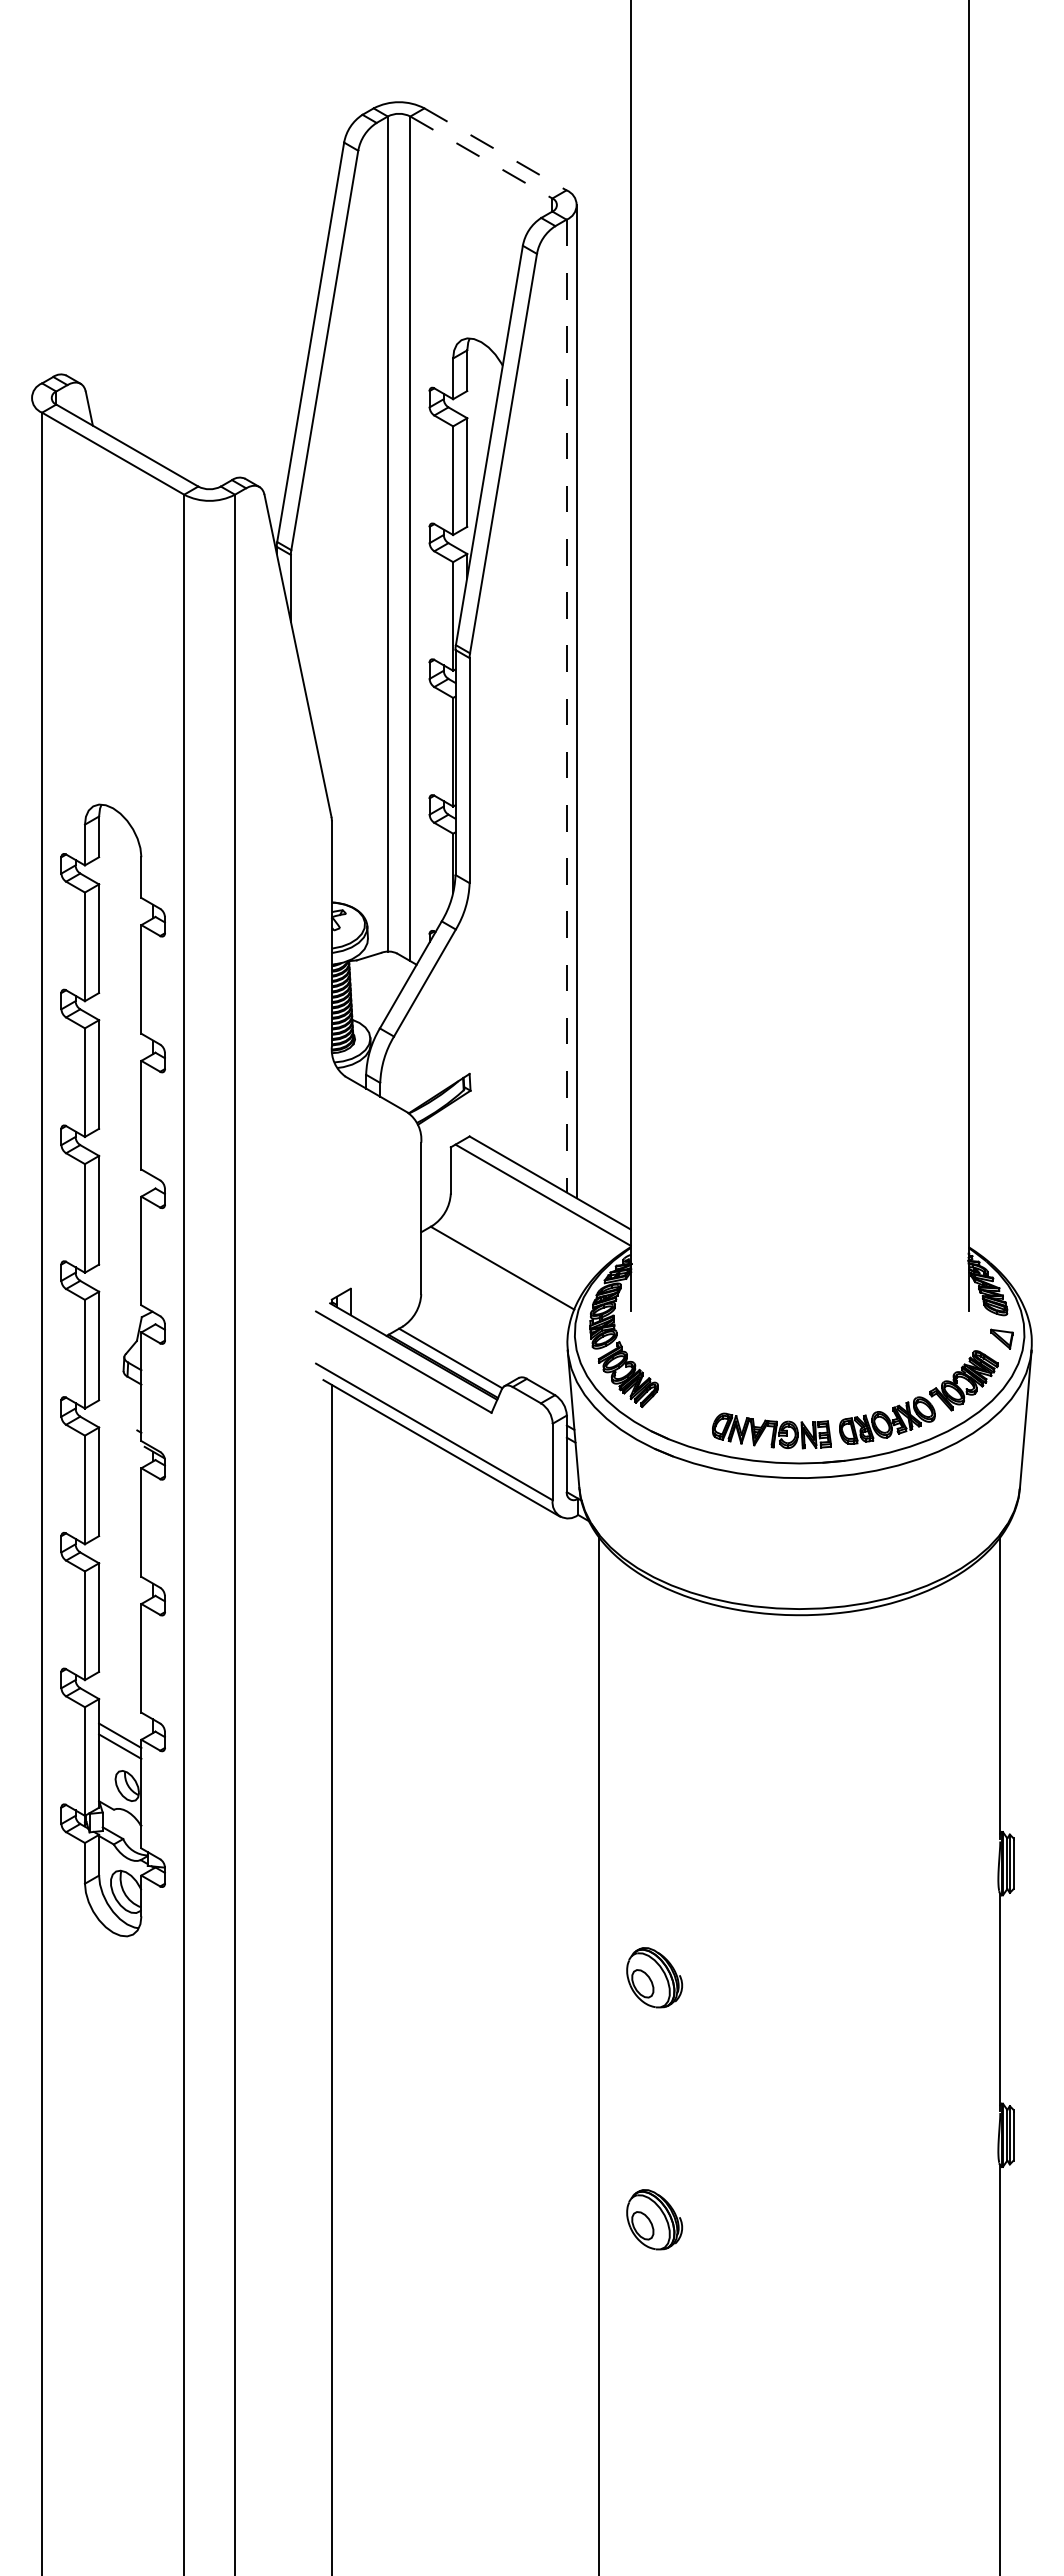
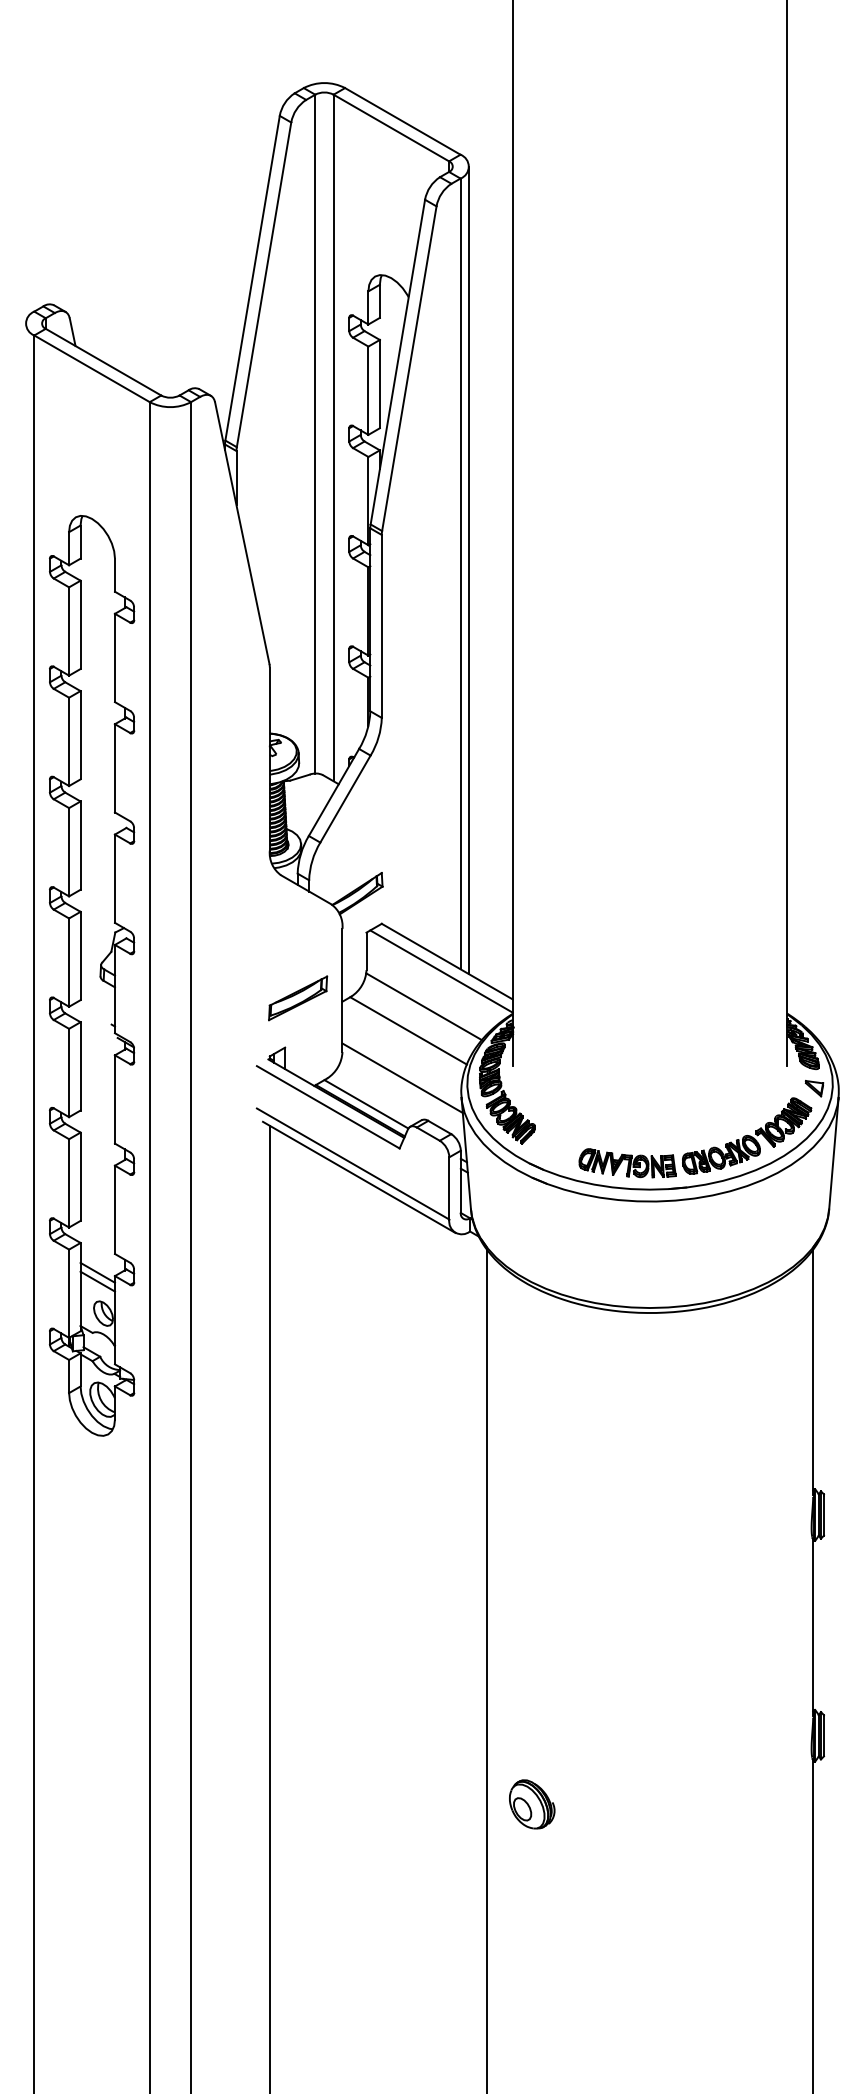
line: (495, 149) -> (402, 121), dashed -> solid
line: (481, 157) -> (391, 128), dashed -> solid
line: (566, 706) -> (460, 574), dashed -> solid
part: (366, 1227) -> (297, 997), added
line: (521, 1238) -> (423, 1006), added
line: (495, 1326) -> (402, 1078), added
part: (112, 1370) -> (91, 975), moved
part: (654, 1977) -> (532, 1607), removed

